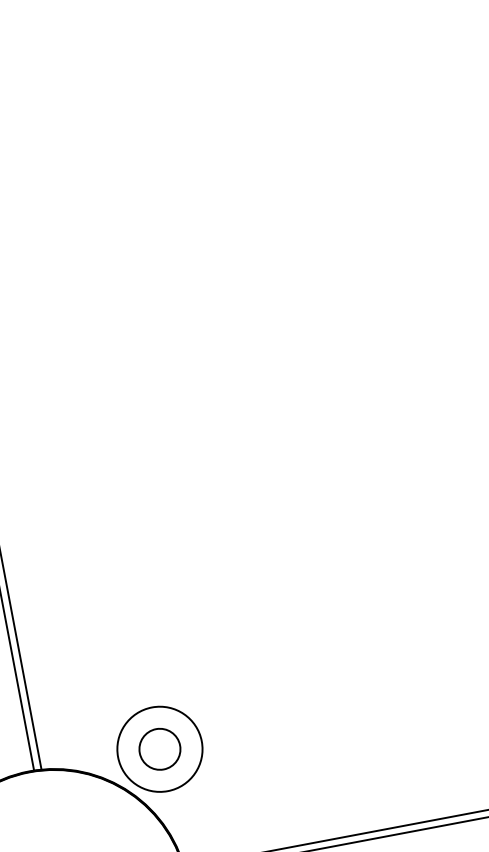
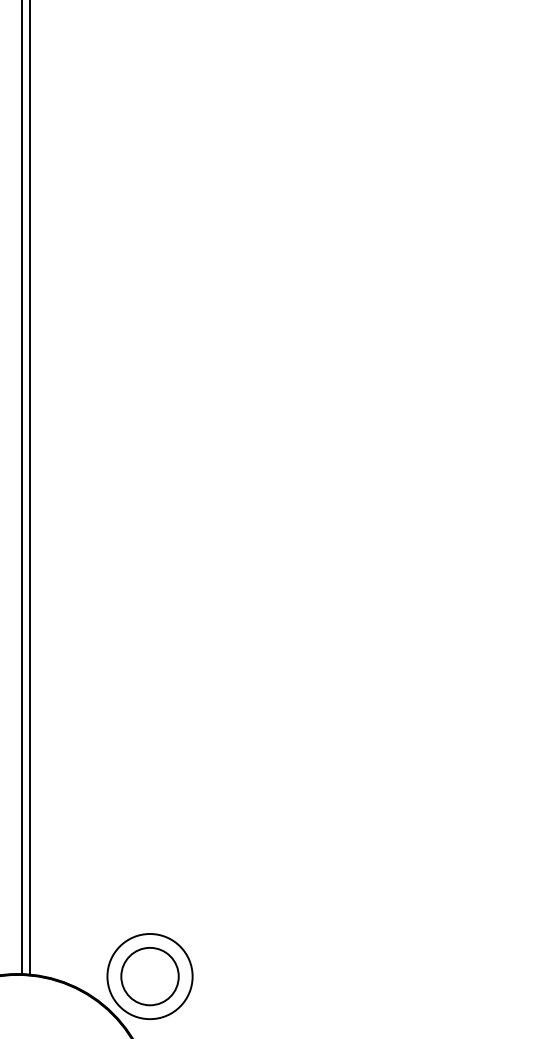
circle: (159, 749) -> (149, 976), size x1.4

